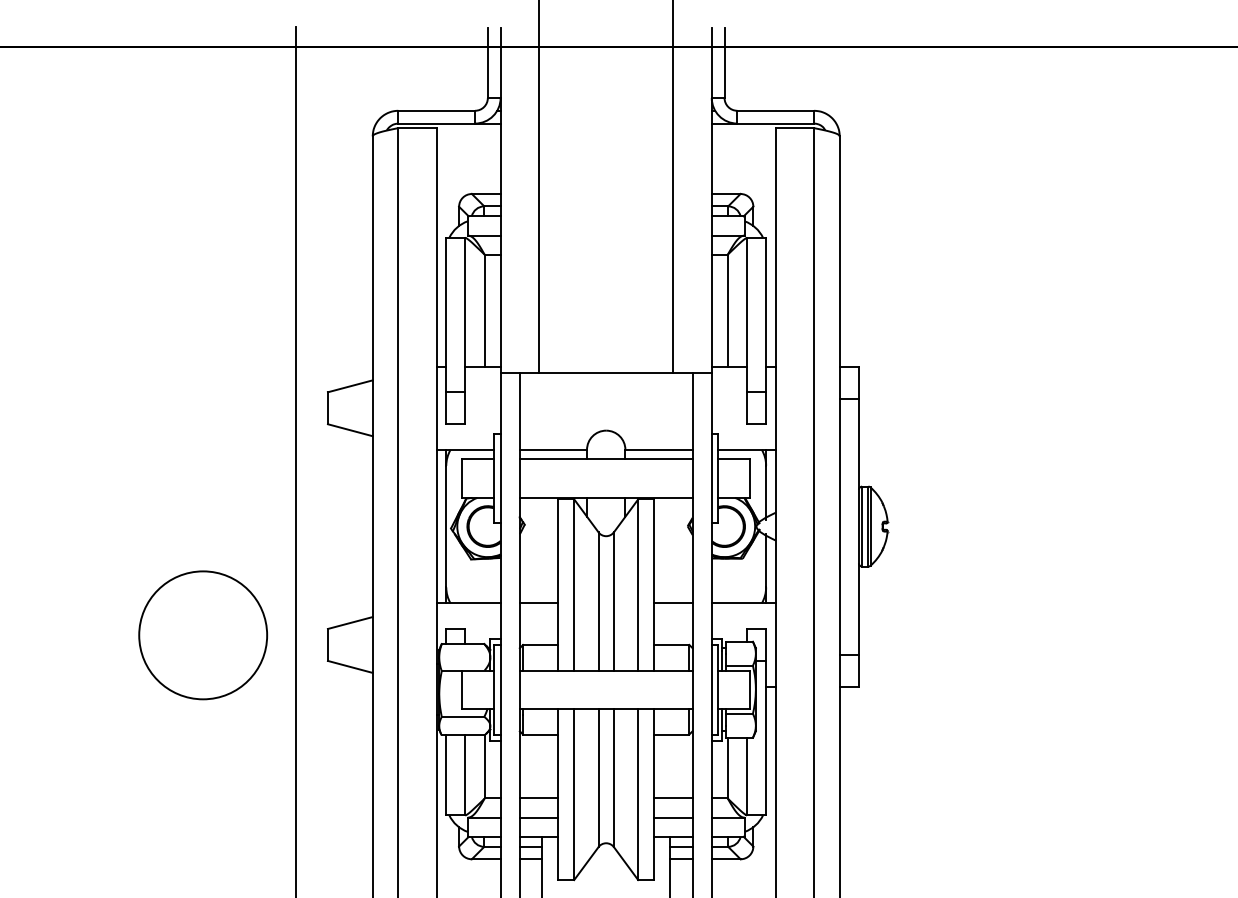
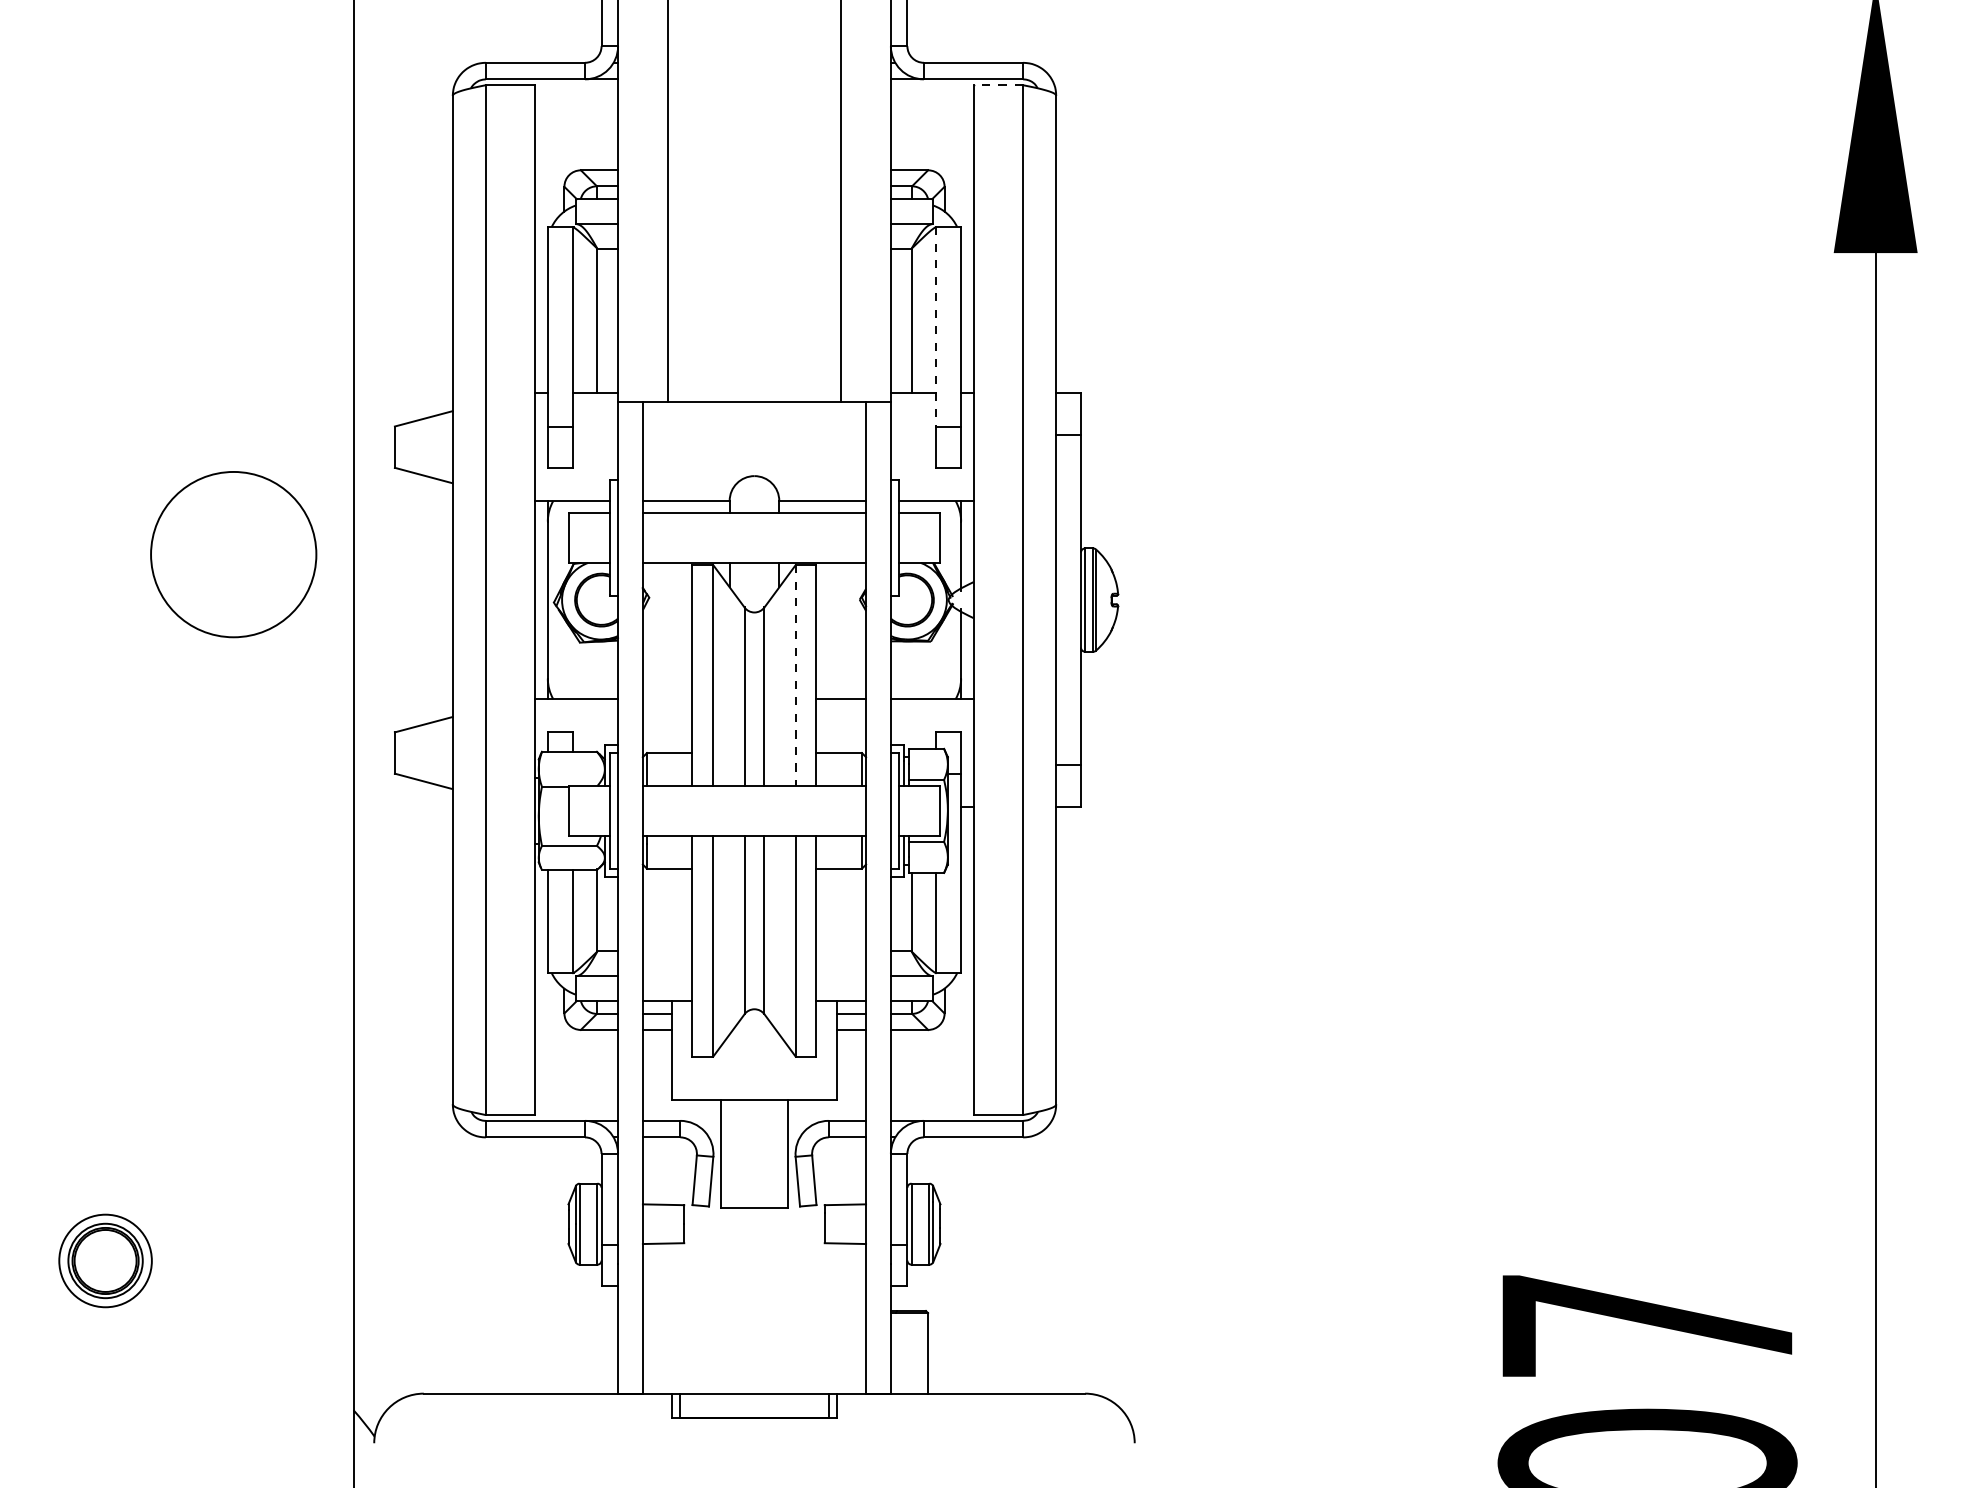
line: (795, 128) -> (998, 85), solid -> dashed
line: (747, 314) -> (936, 326), solid -> dashed
line: (637, 584) -> (795, 675), solid -> dashed
line: (538, 603) -> (667, 699), removed
circle: (203, 635) -> (233, 554), moved
line: (538, 798) -> (667, 951), removed
line: (673, 798) -> (841, 951), removed
line: (538, 817) -> (667, 976), removed
line: (673, 817) -> (841, 976), removed

